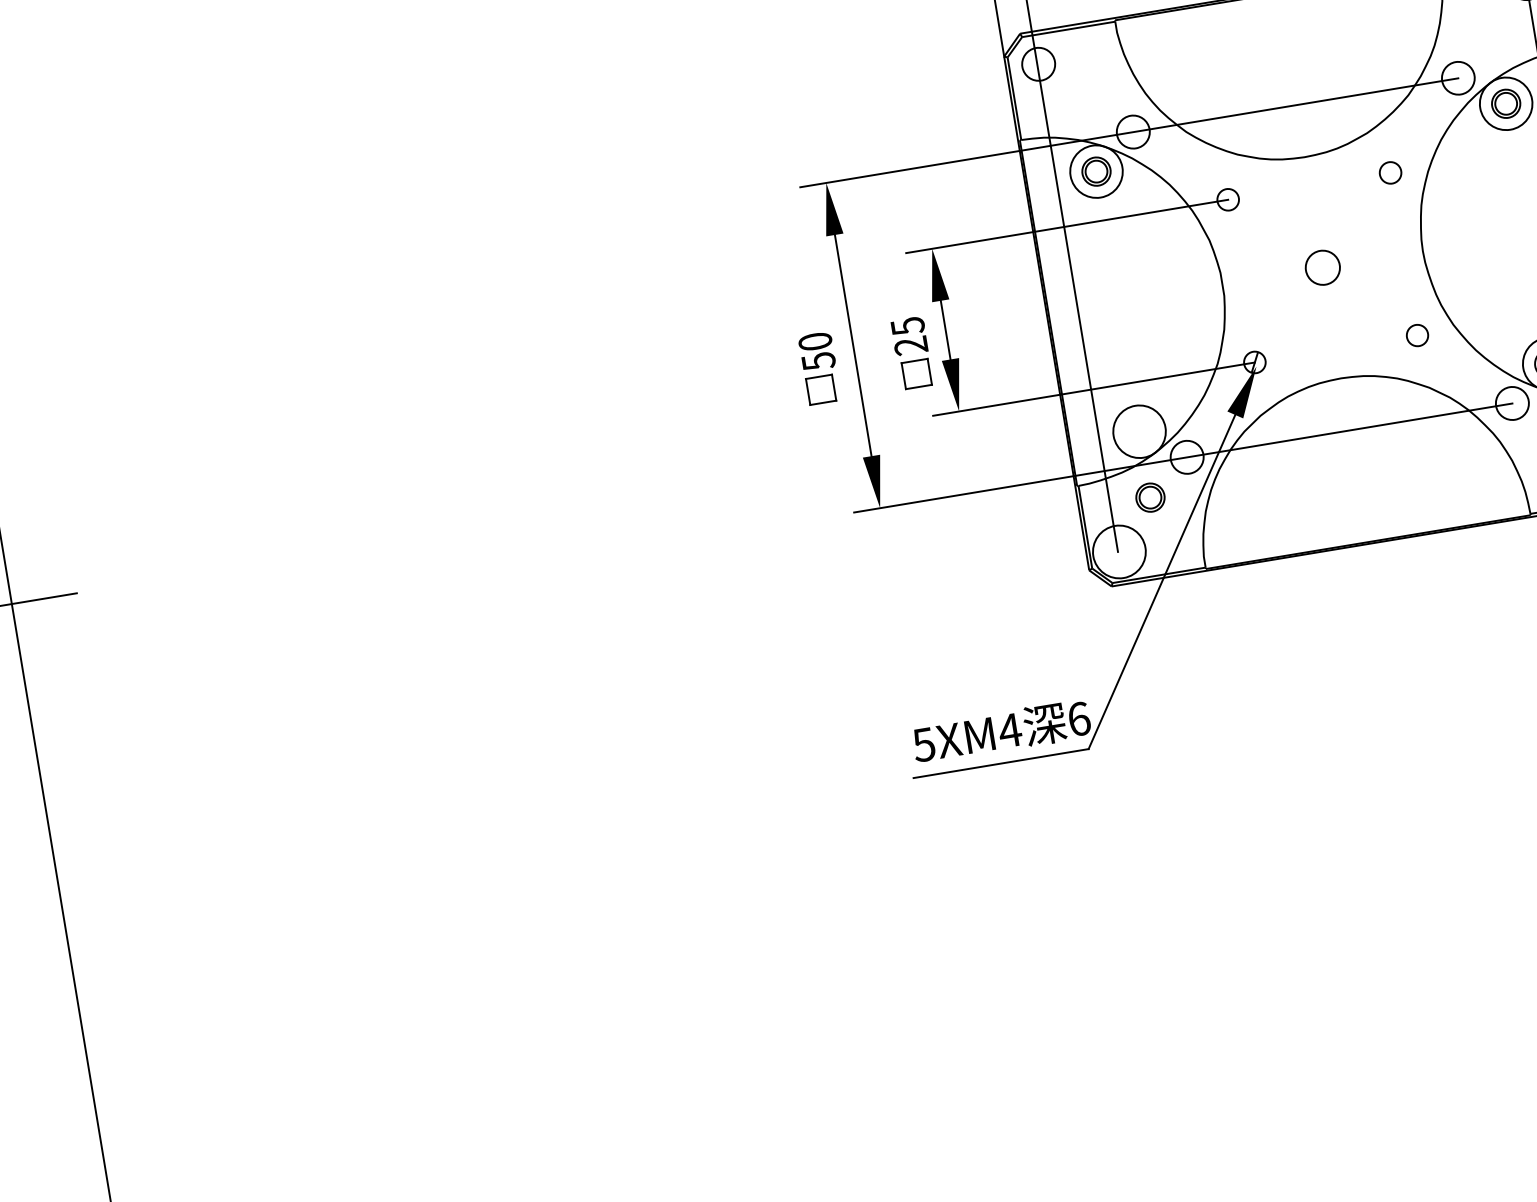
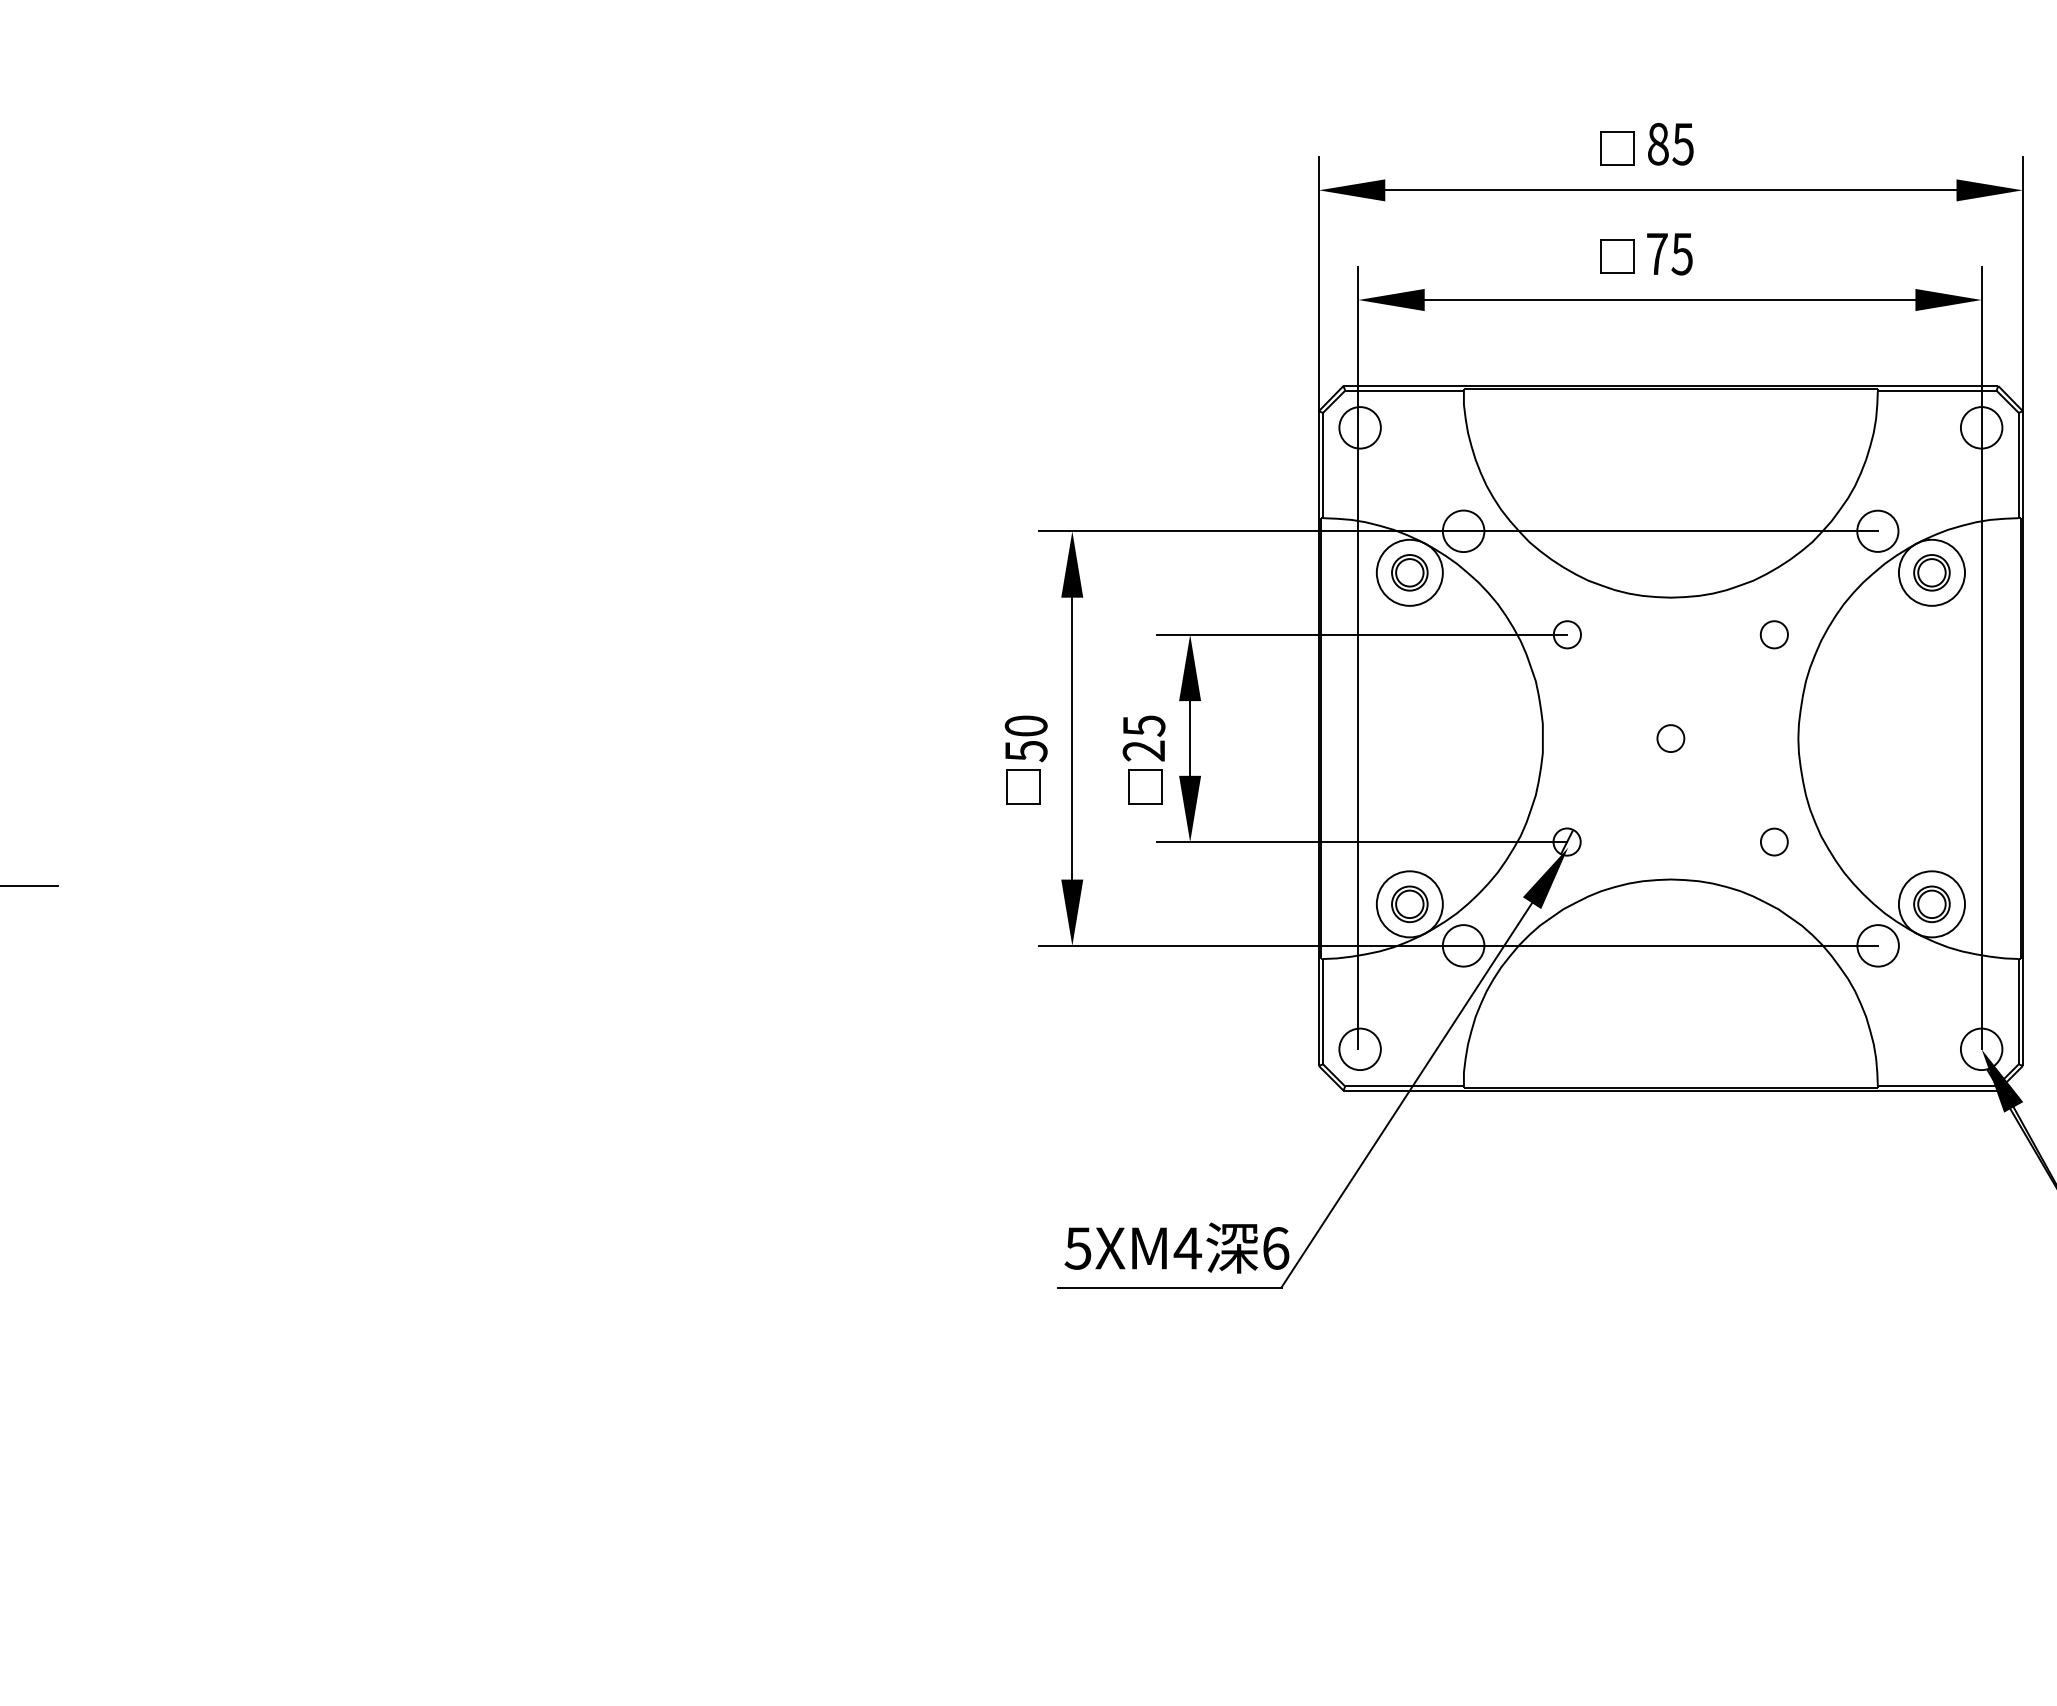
circle: (1322, 267) -> (1670, 738), size x0.62
part: (1150, 497) -> (1409, 904), moved
circle: (1118, 552) -> (1359, 1049), size x0.62

